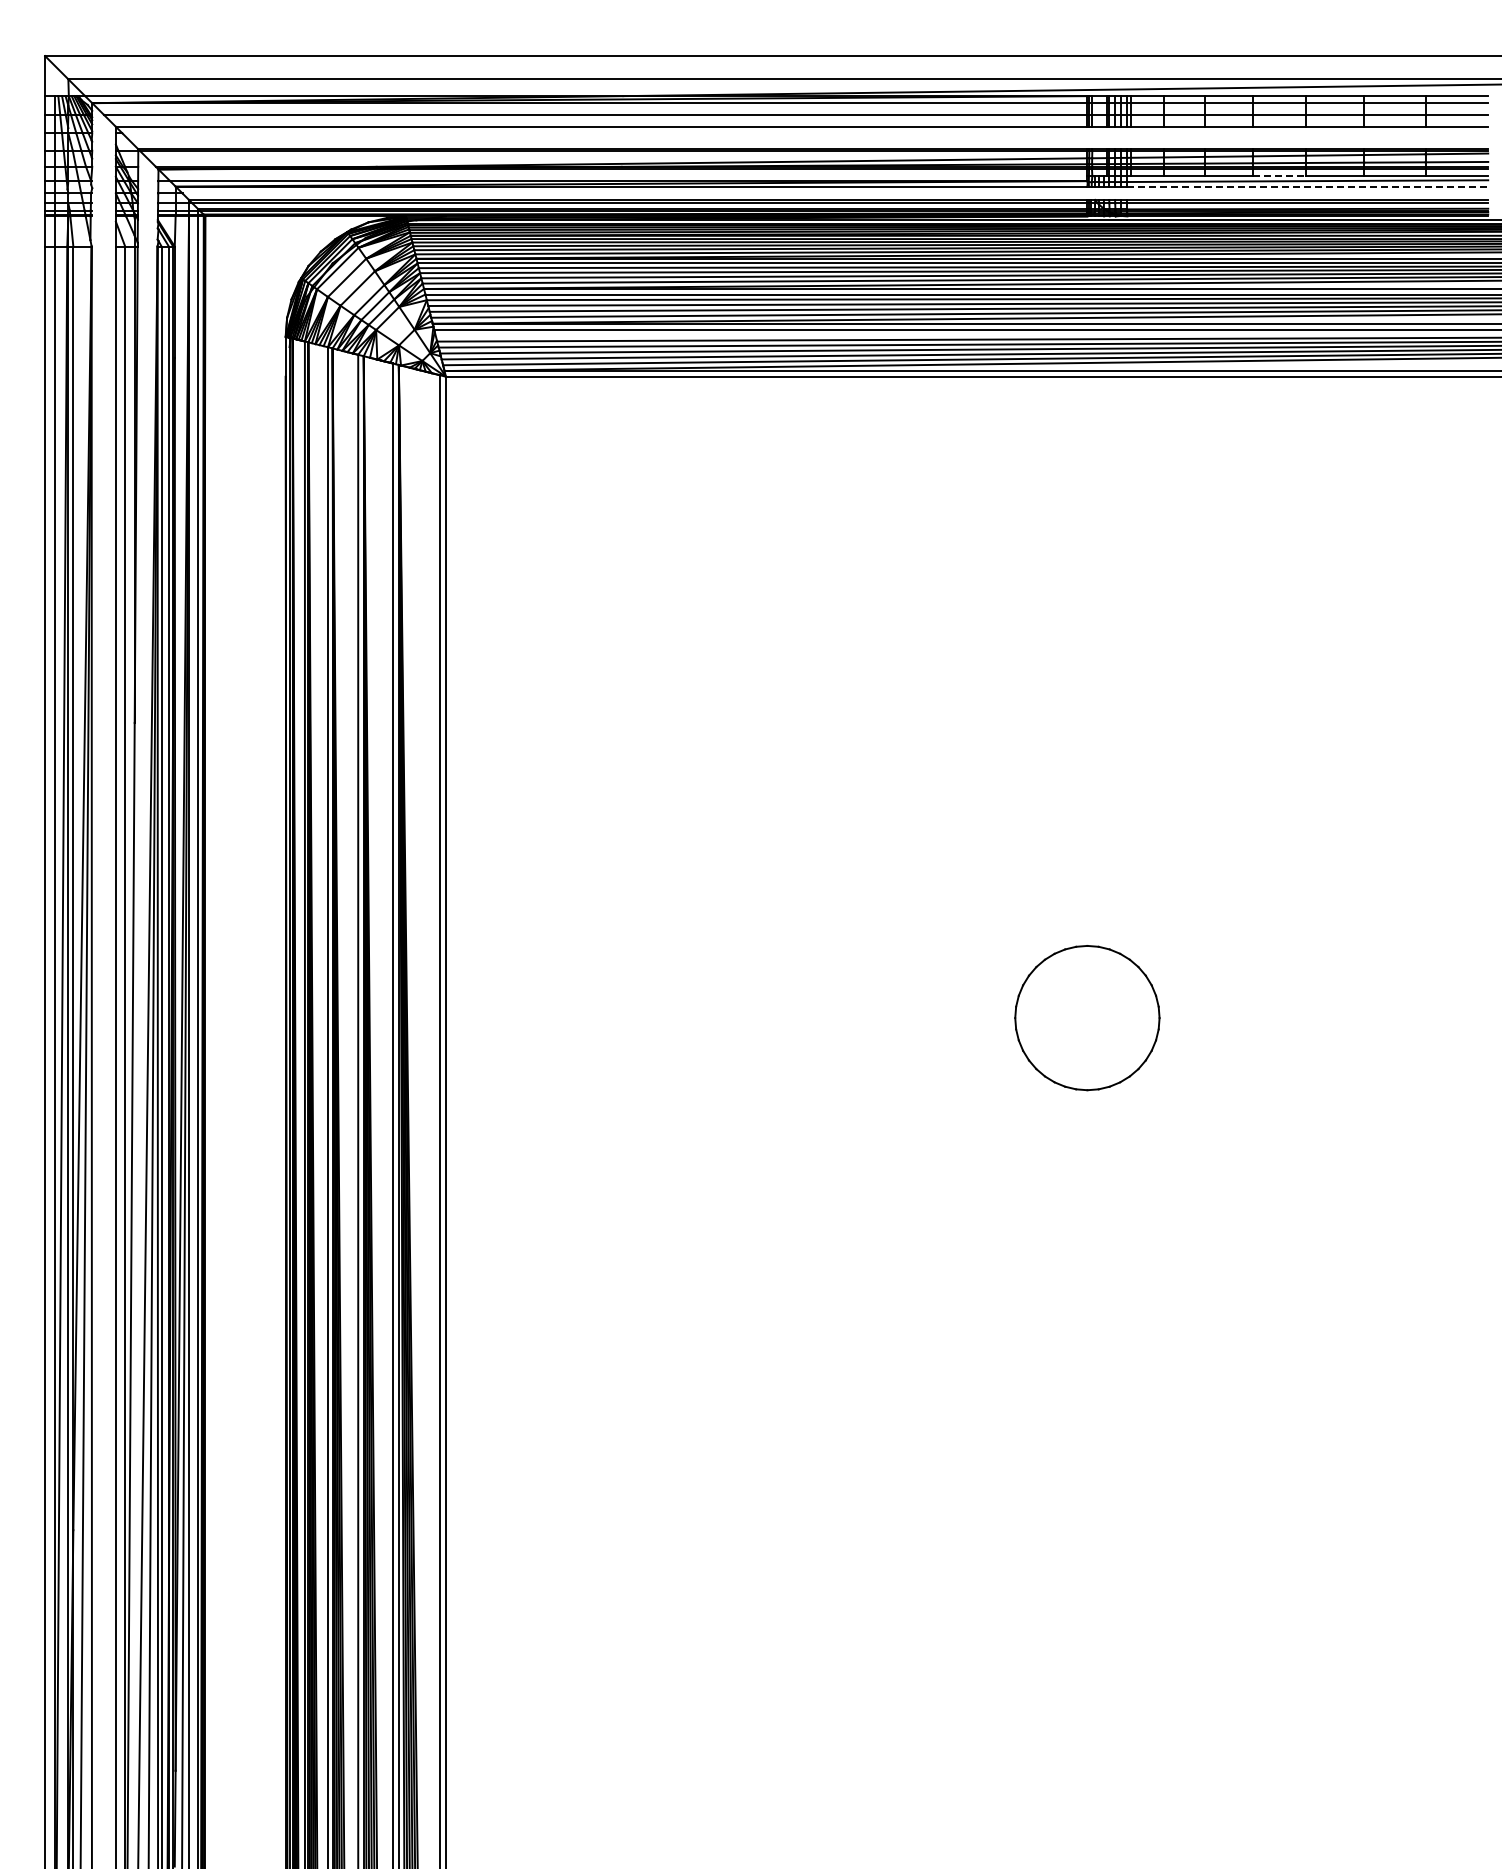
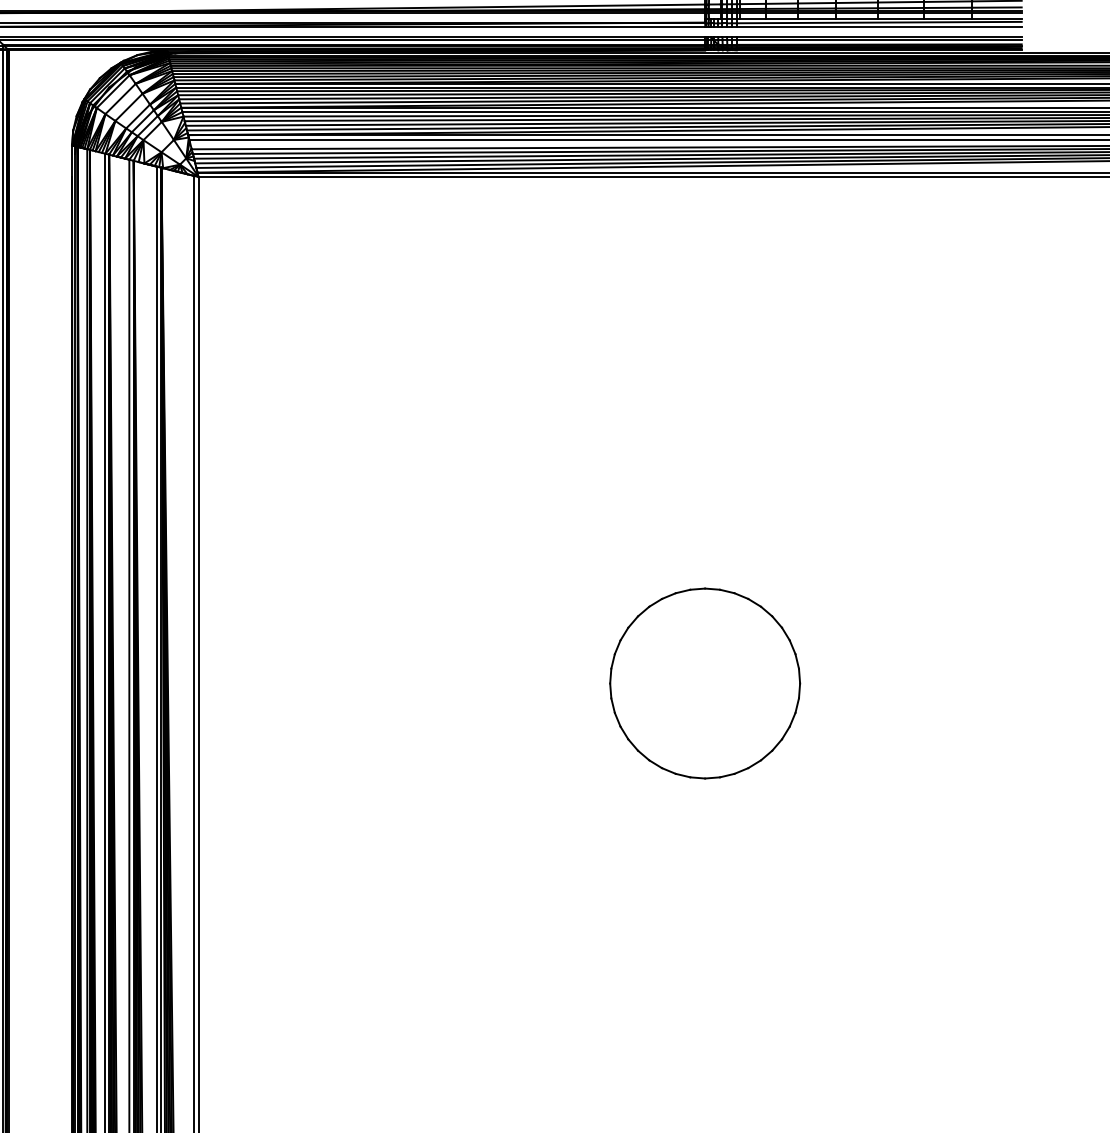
line: (1279, 176) -> (856, 18), dashed -> solid
line: (1308, 186) -> (879, 26), dashed -> solid
part: (1087, 1017) -> (705, 683), size x1.67

